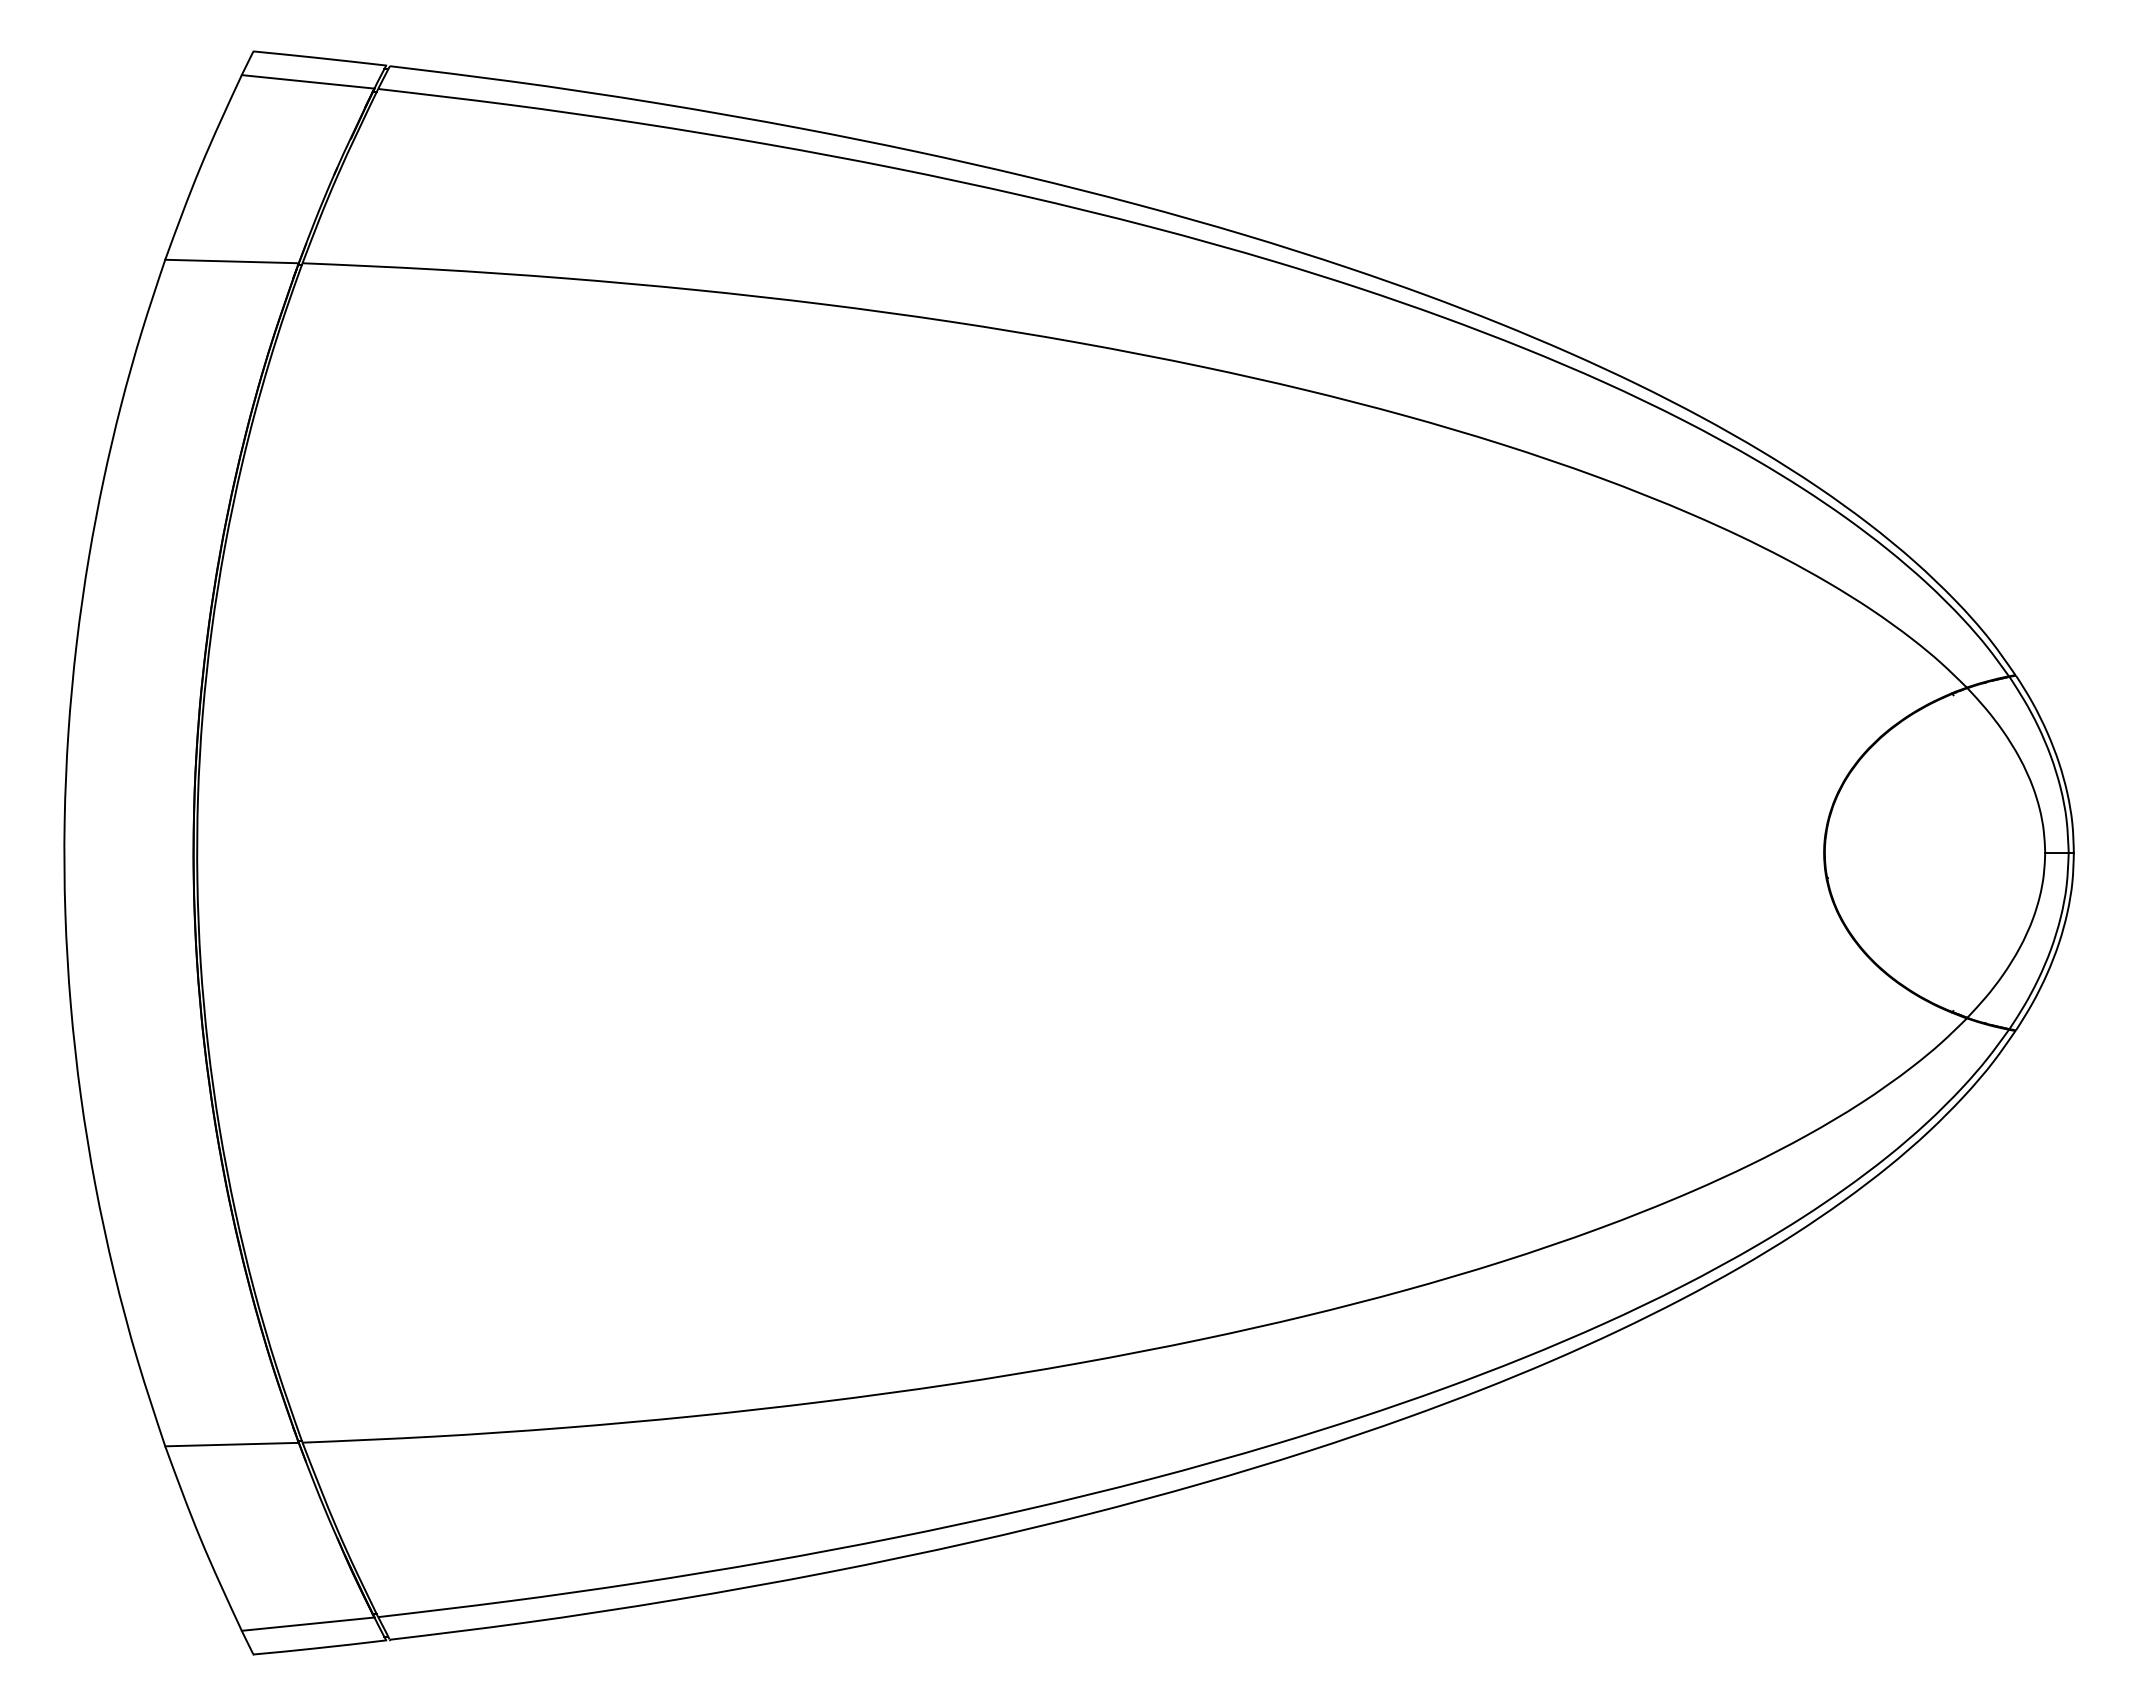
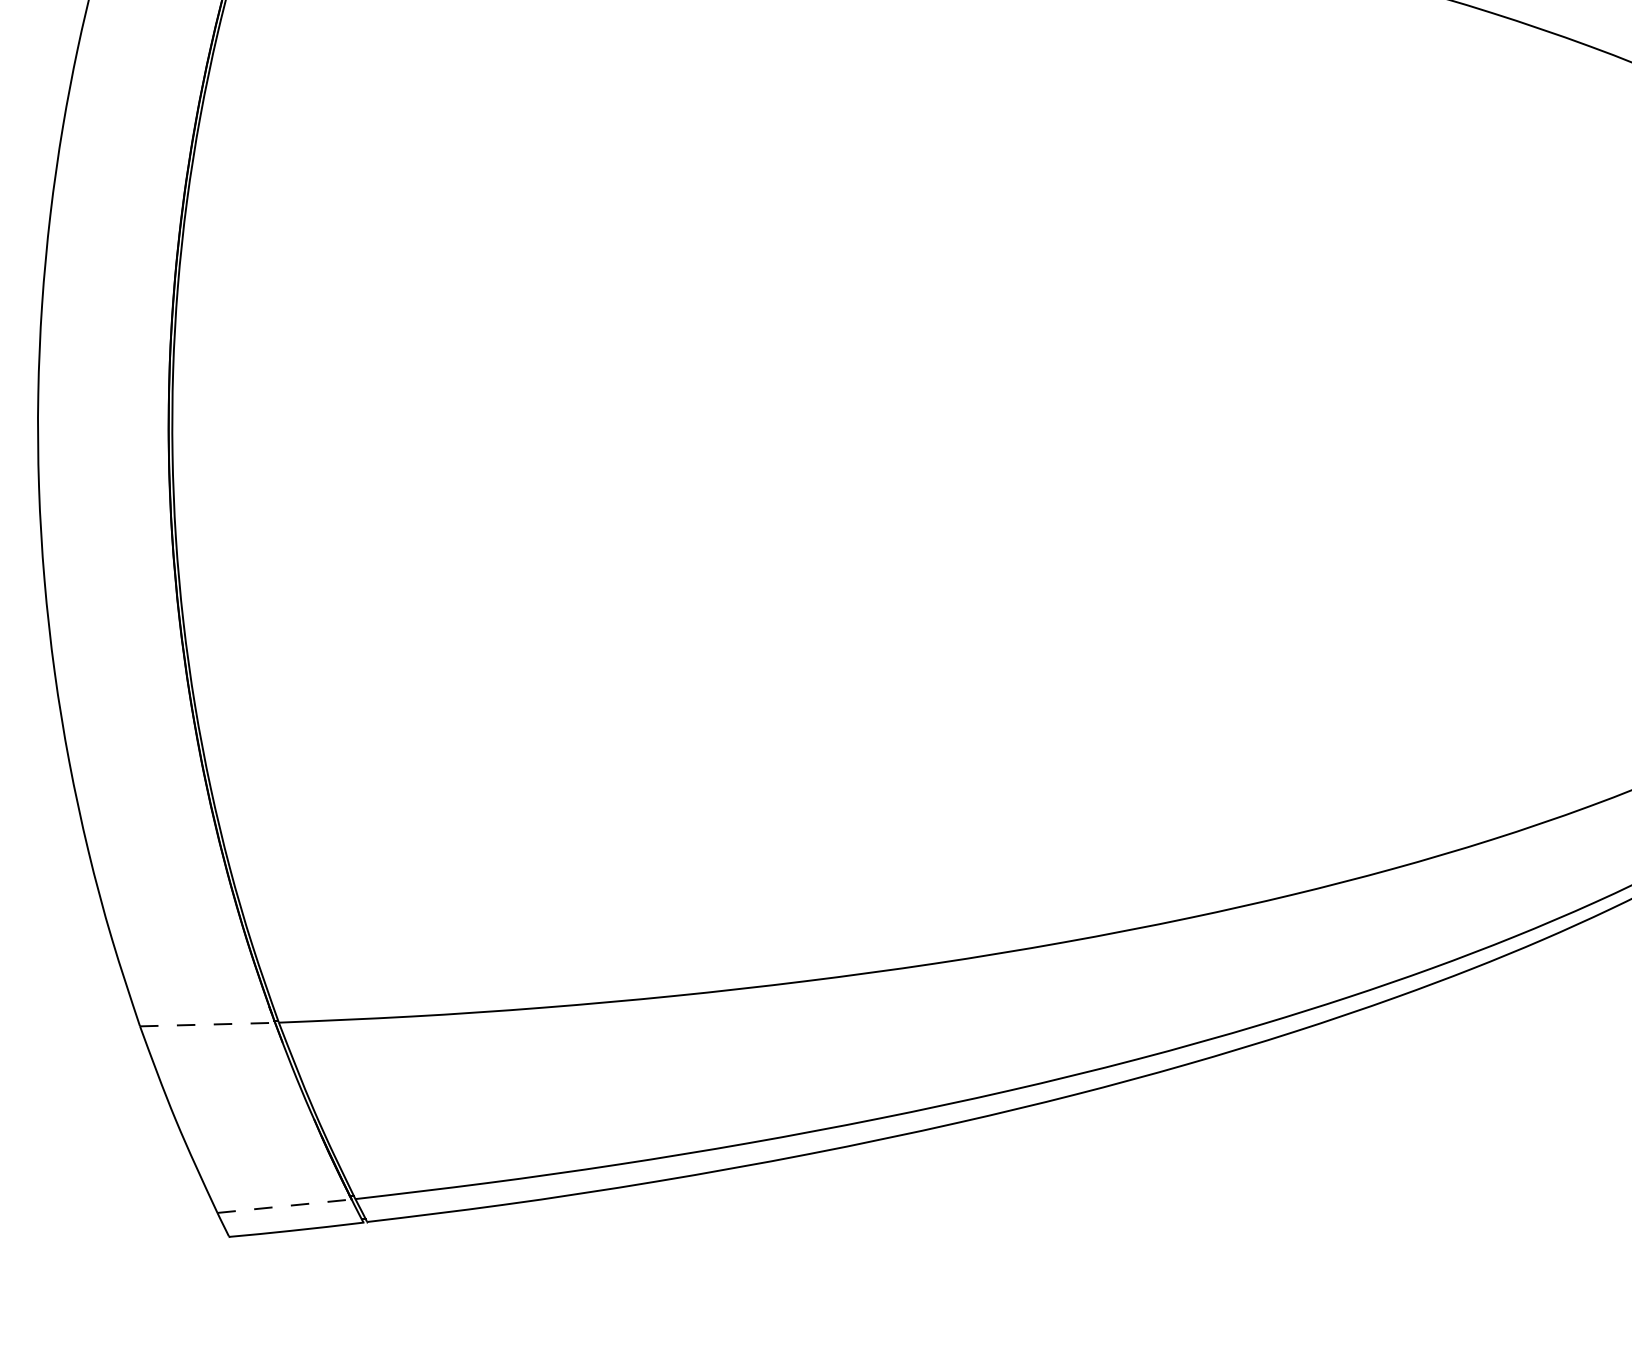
line: (232, 1444) -> (208, 1024), solid -> dashed
line: (308, 1624) -> (284, 1206), solid -> dashed

